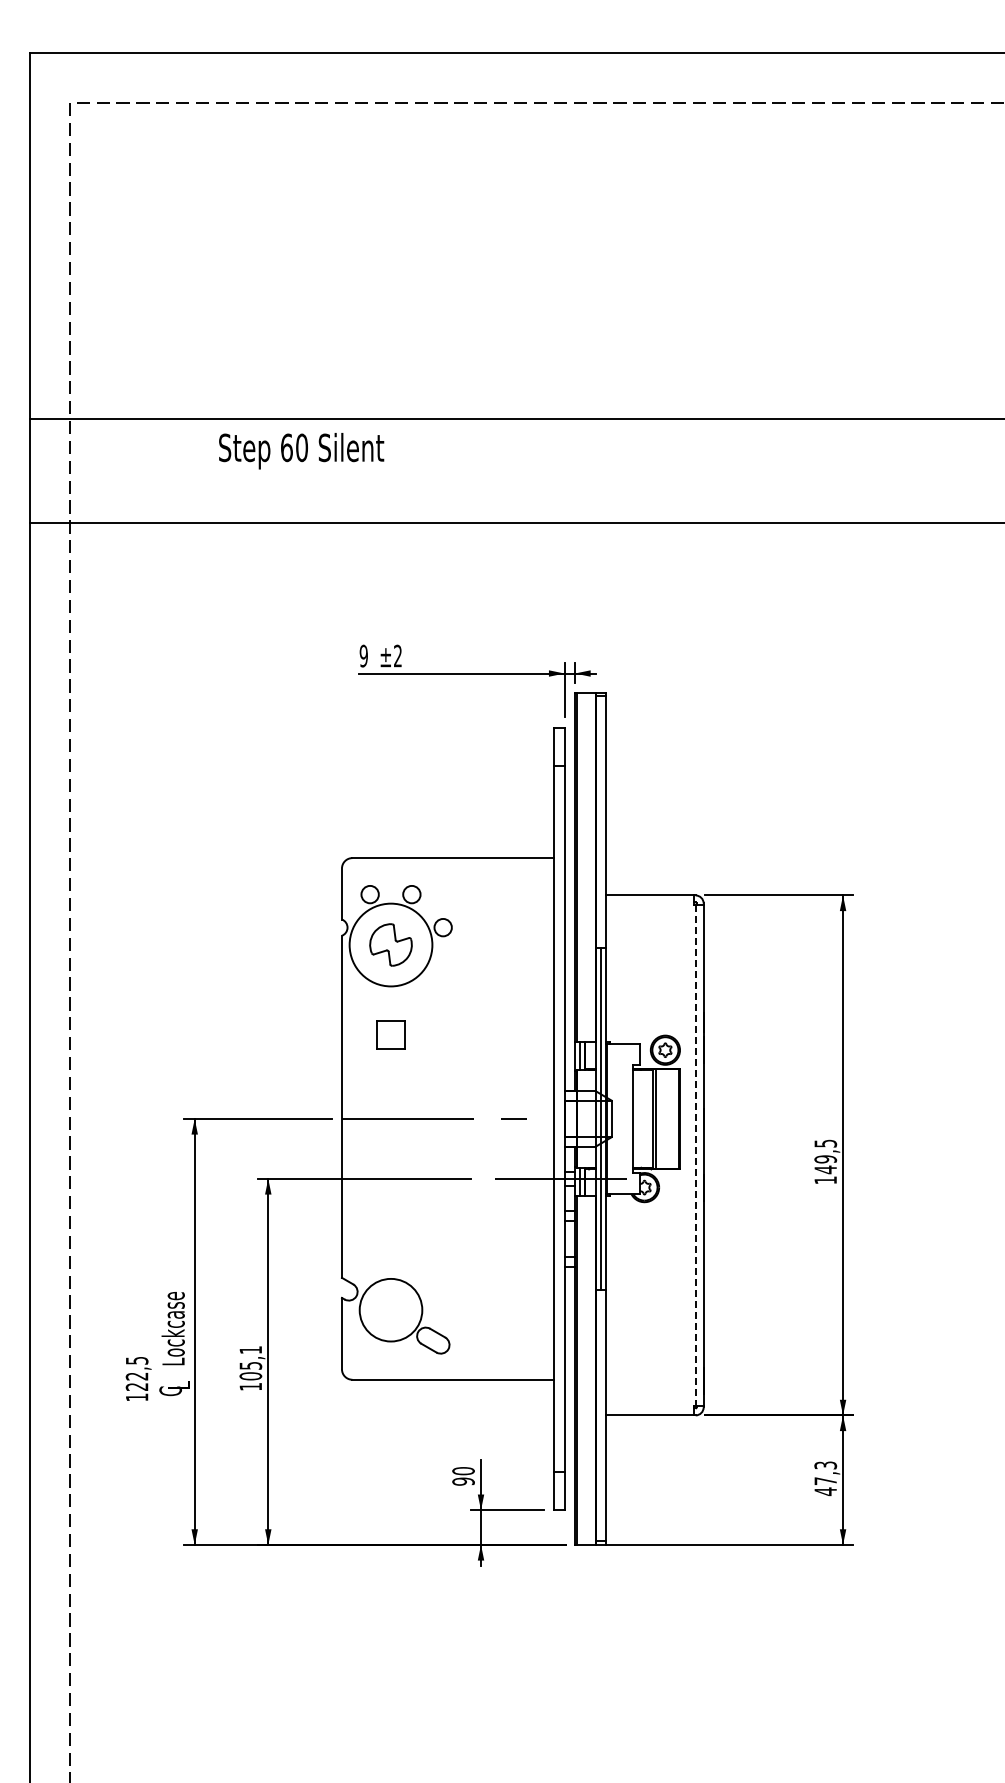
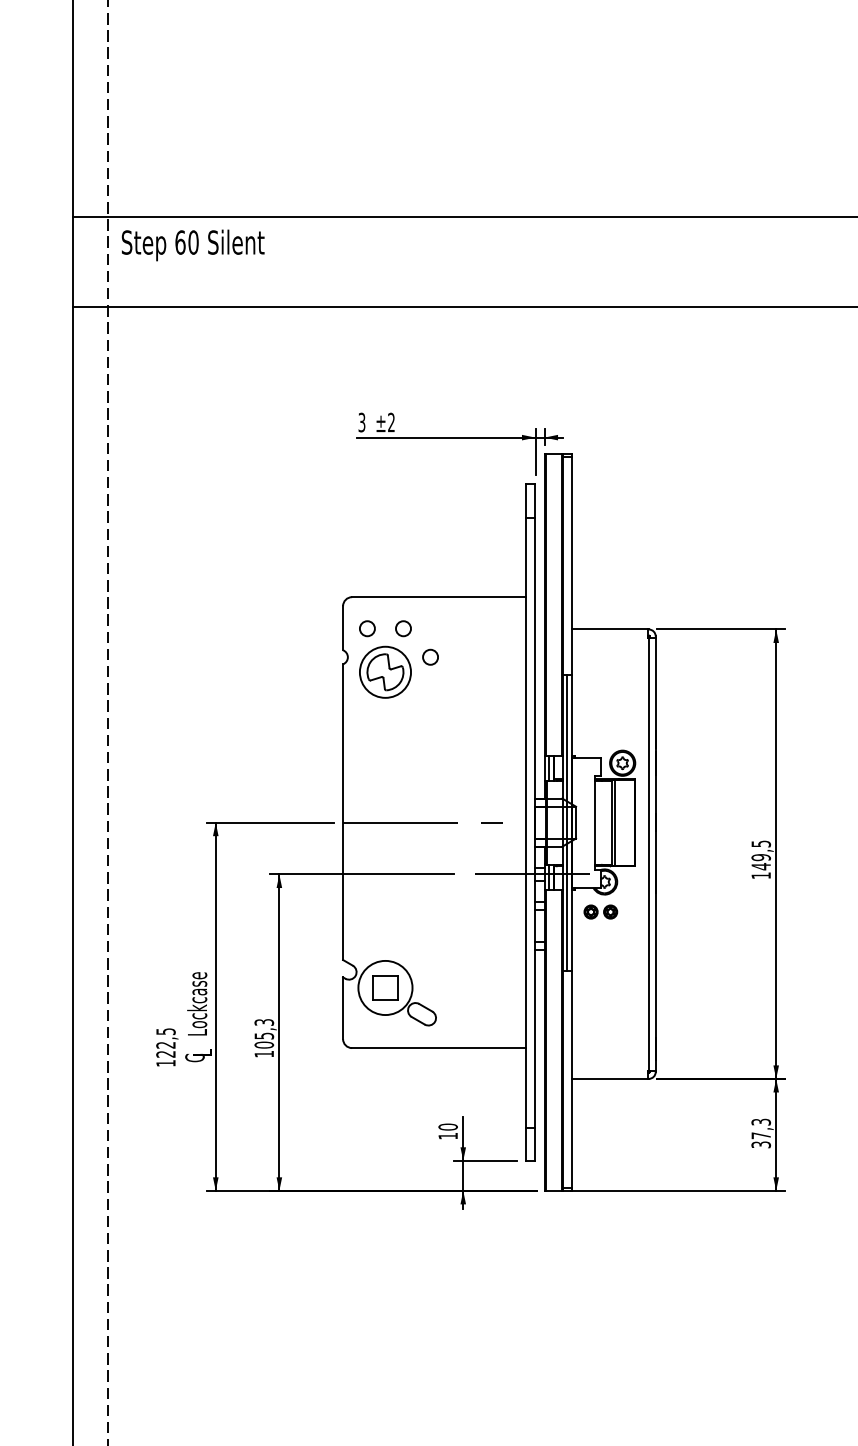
text: (301, 451) -> (193, 245), moved
text: (363, 655) -> (361, 422), 9 -> 3
circle: (390, 944) -> (385, 671), size x0.71
part: (390, 1034) -> (385, 987), moved
line: (695, 1155) -> (648, 854), dashed -> solid
part: (639, 1221) -> (600, 911), added
text: (250, 1350) -> (264, 1022), 105,1 -> 105,3
text: (463, 1481) -> (448, 1136), 90 -> 10
text: (825, 1491) -> (761, 1144), 47,3 -> 37,3

